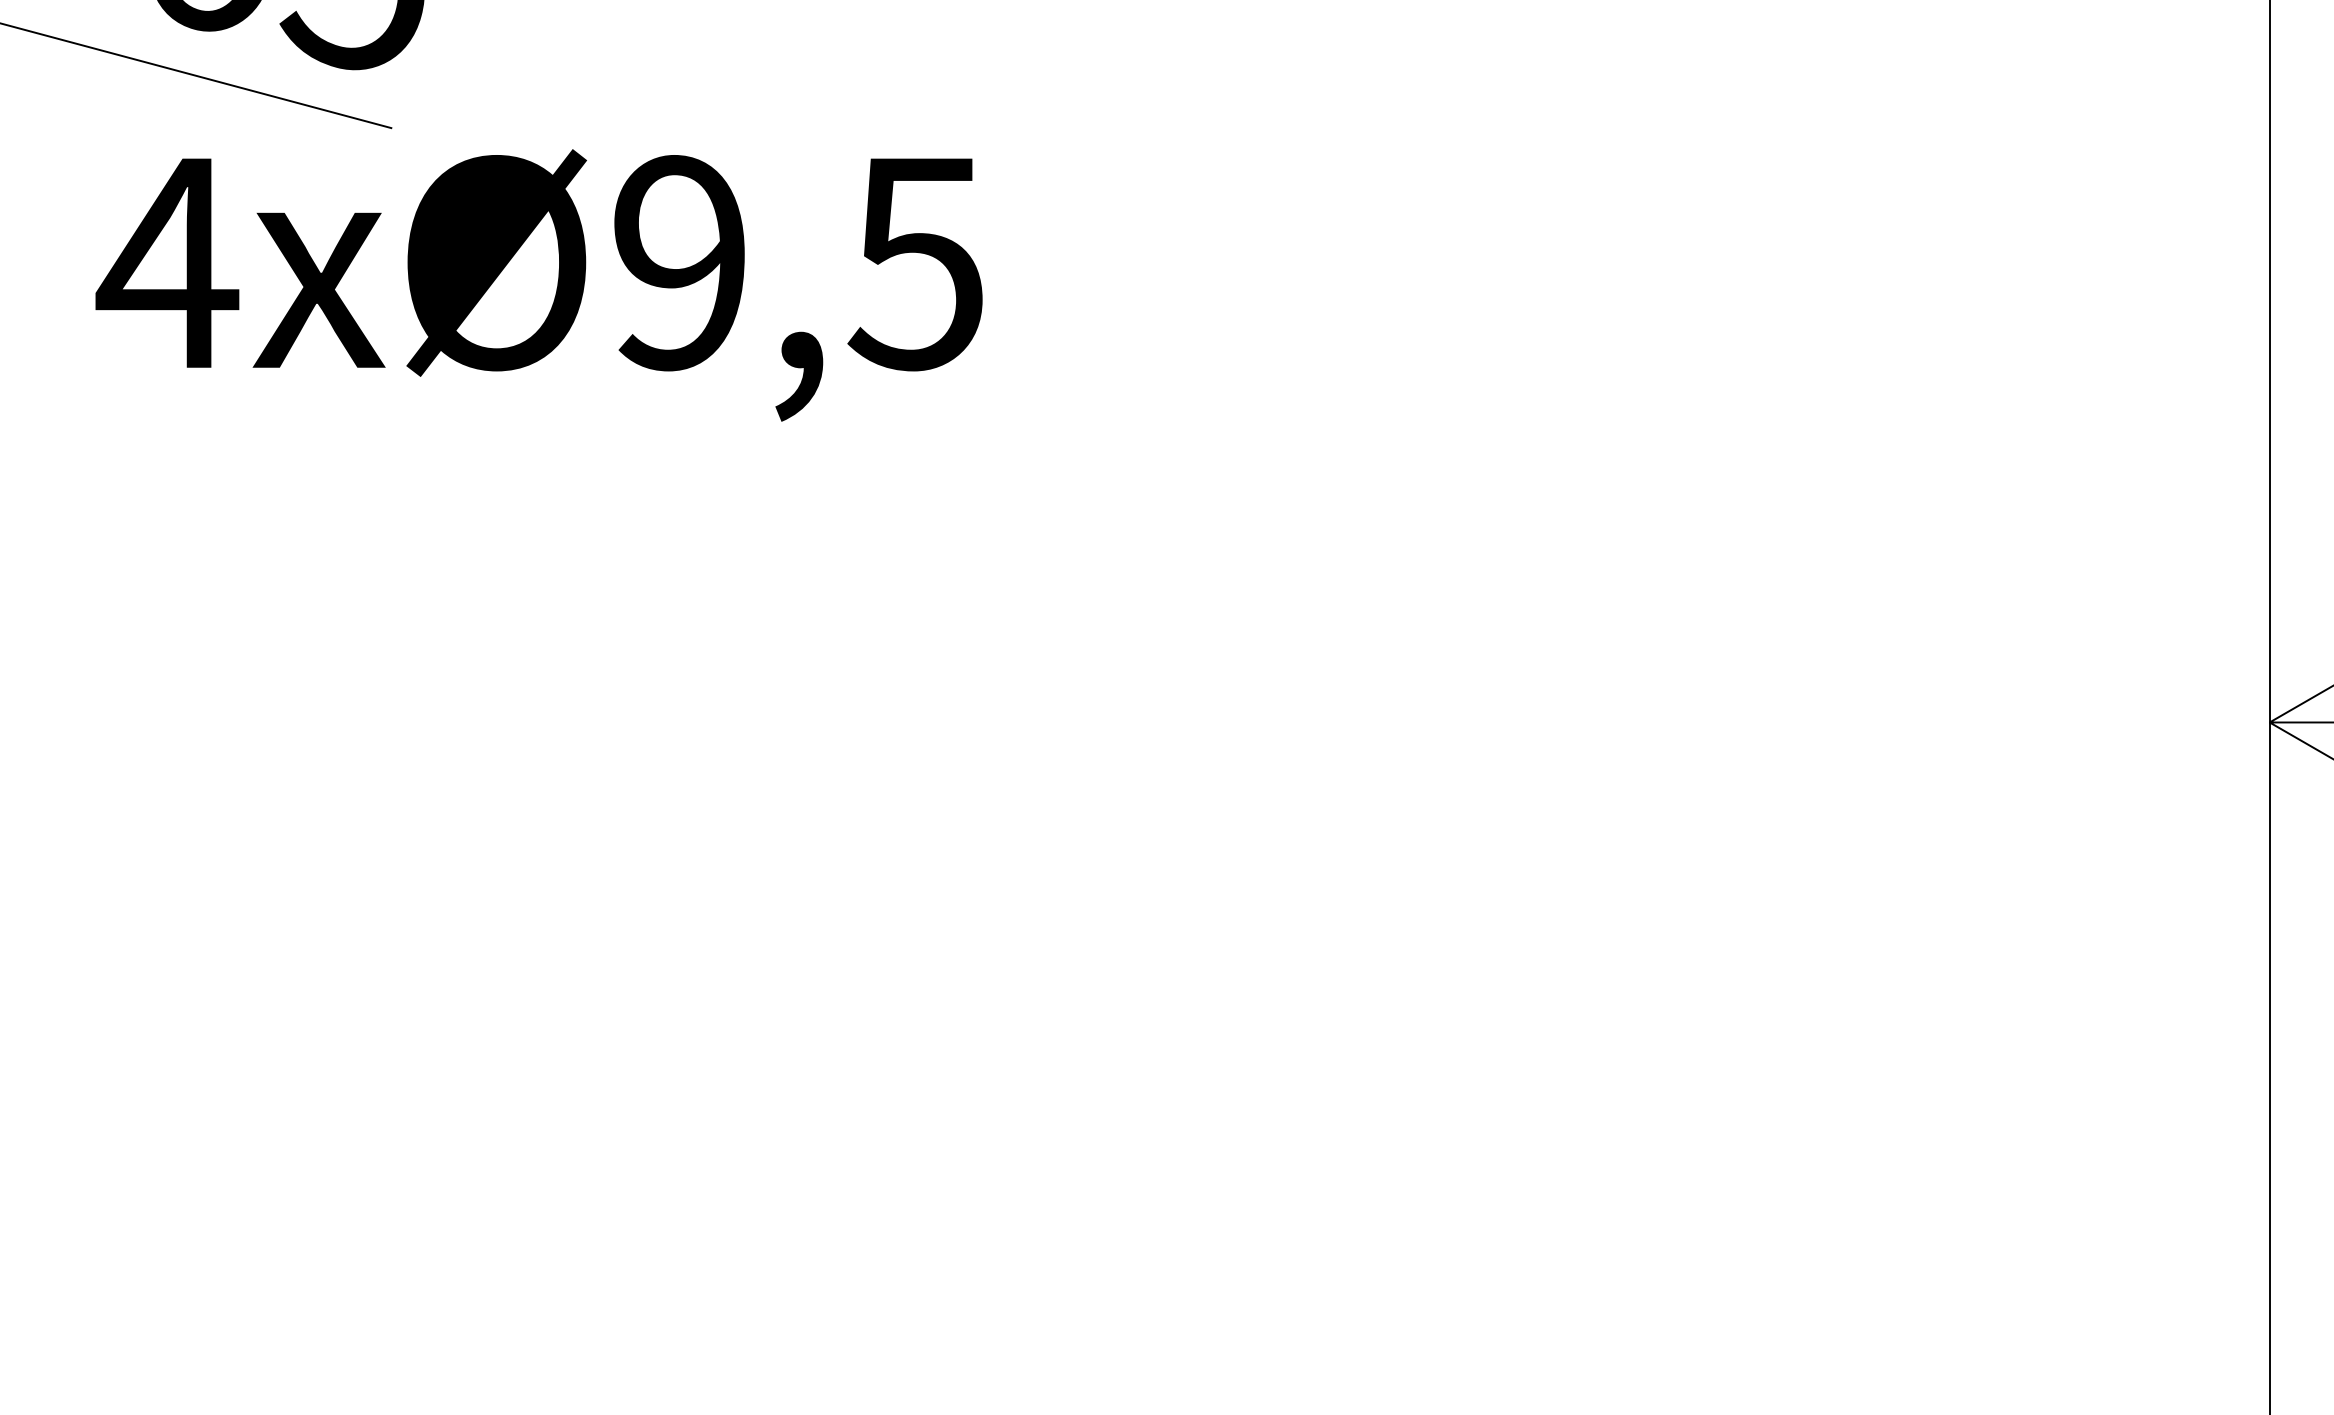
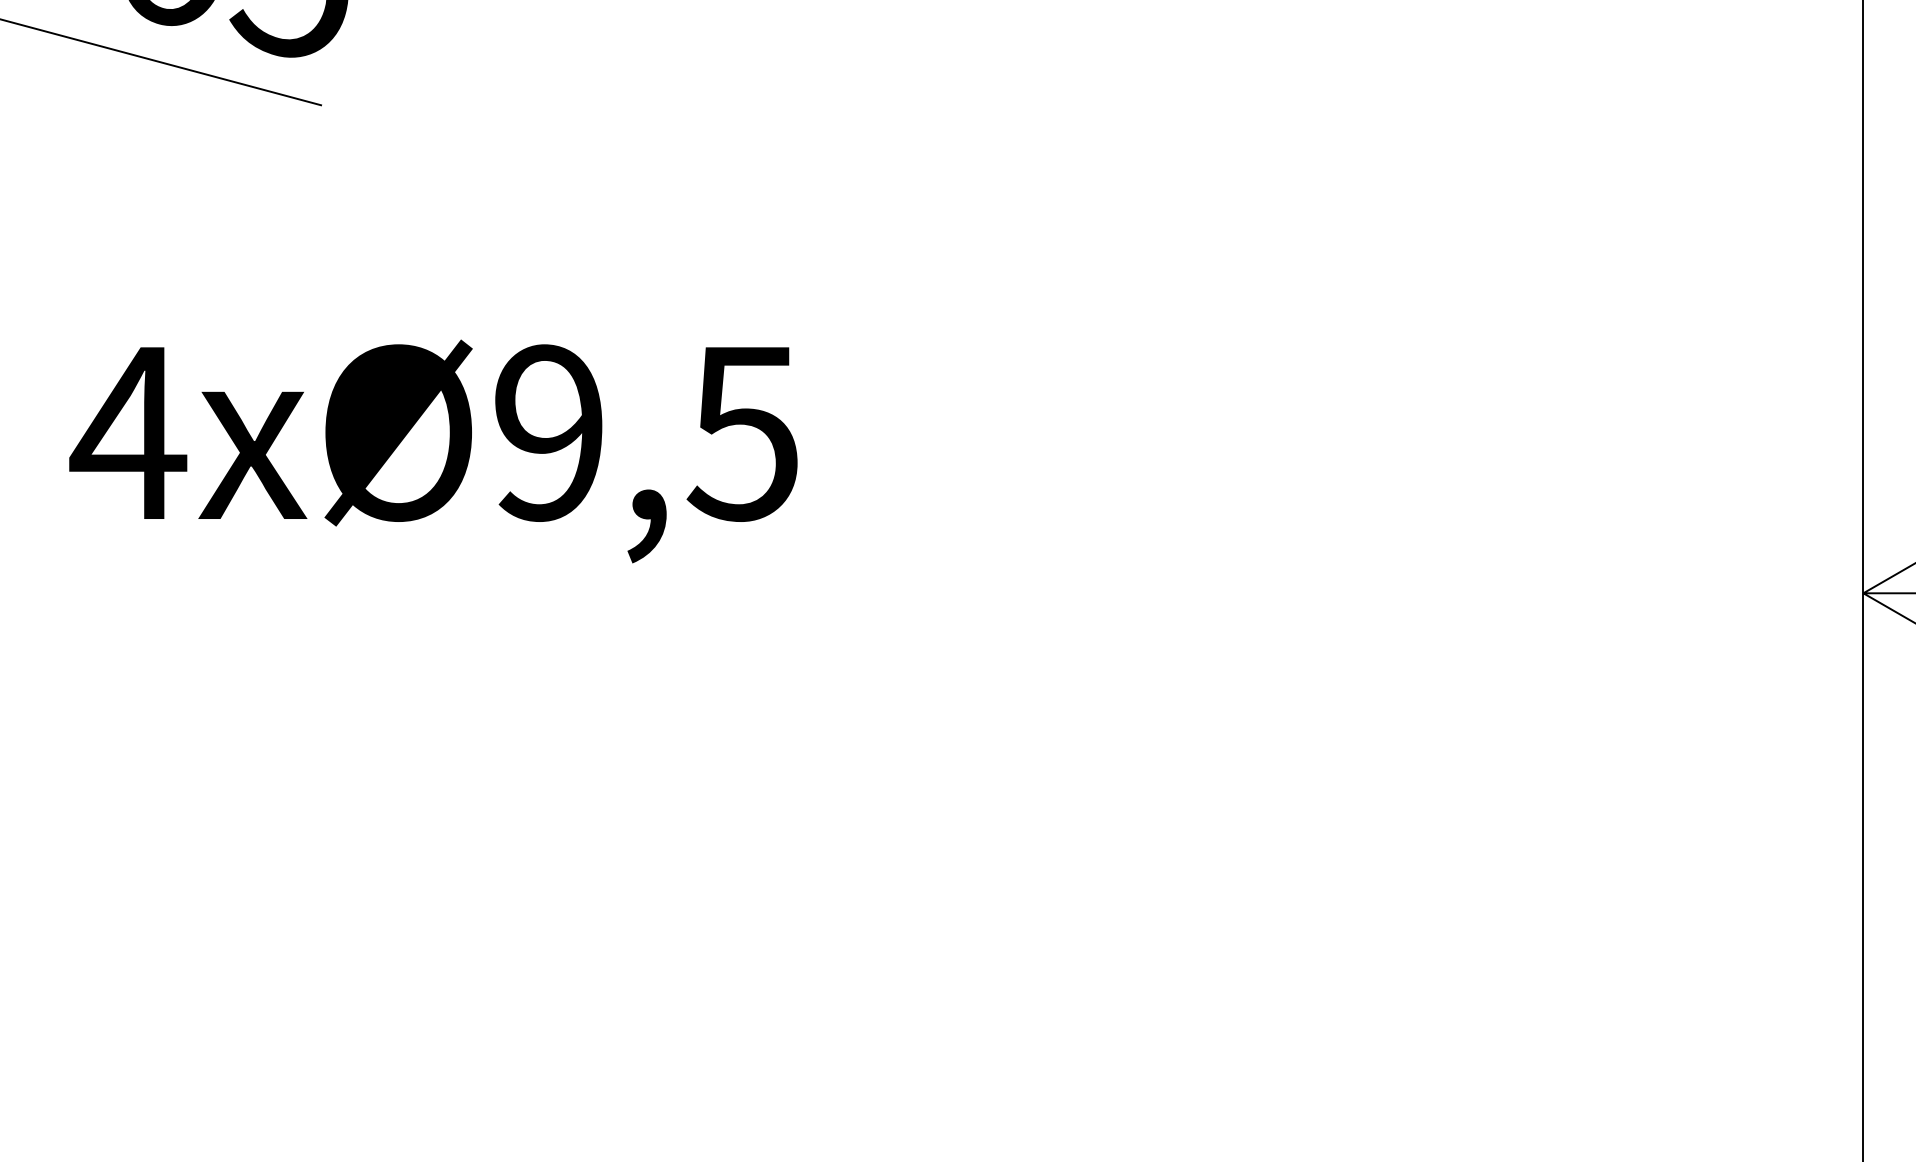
text: (539, 285) -> (433, 451), moved

